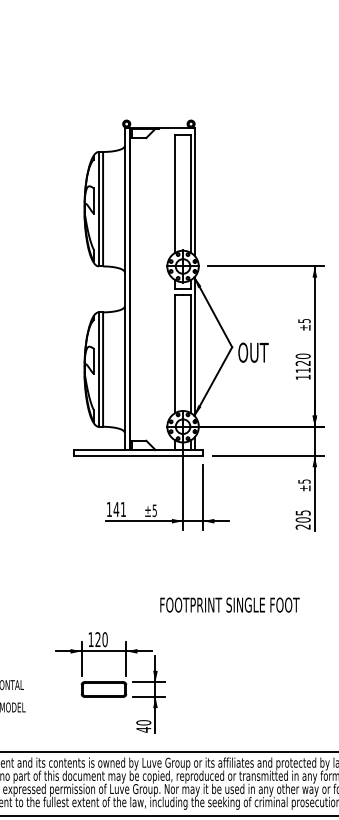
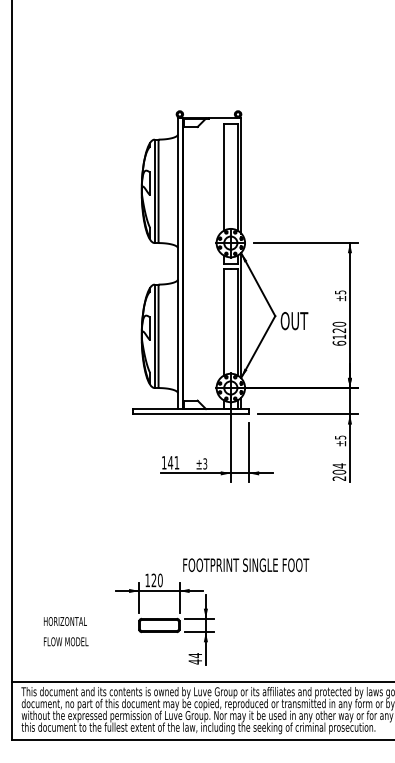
text: (303, 376) -> (339, 342), 1120 -> 6120
text: (155, 510) -> (205, 463), ±5 -> ±3
text: (303, 512) -> (339, 465), 205 -> 204
text: (230, 604) -> (246, 564), moved
text: (143, 722) -> (195, 655), 40 -> 44

